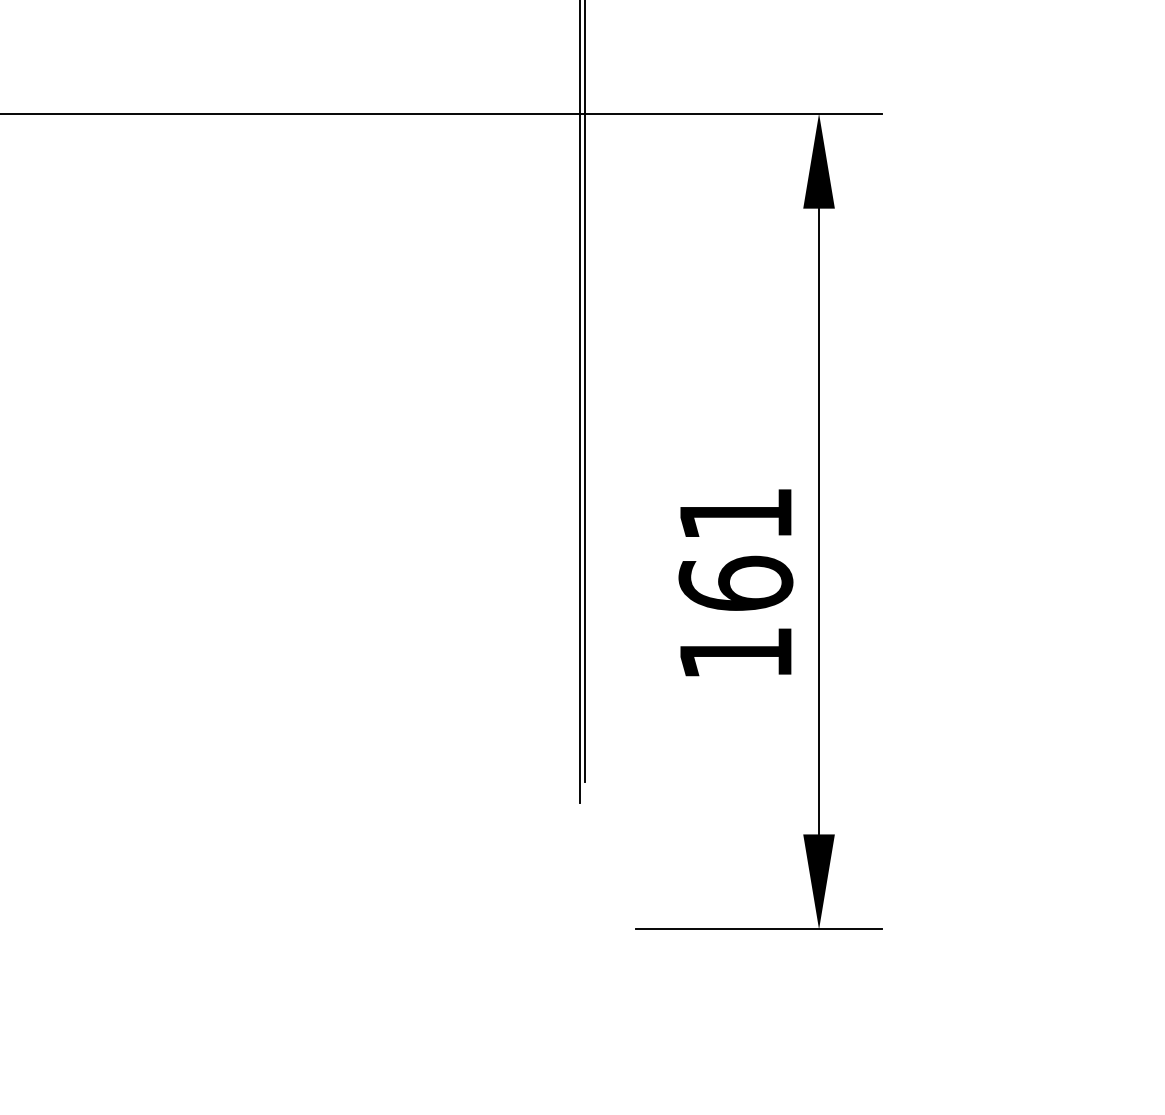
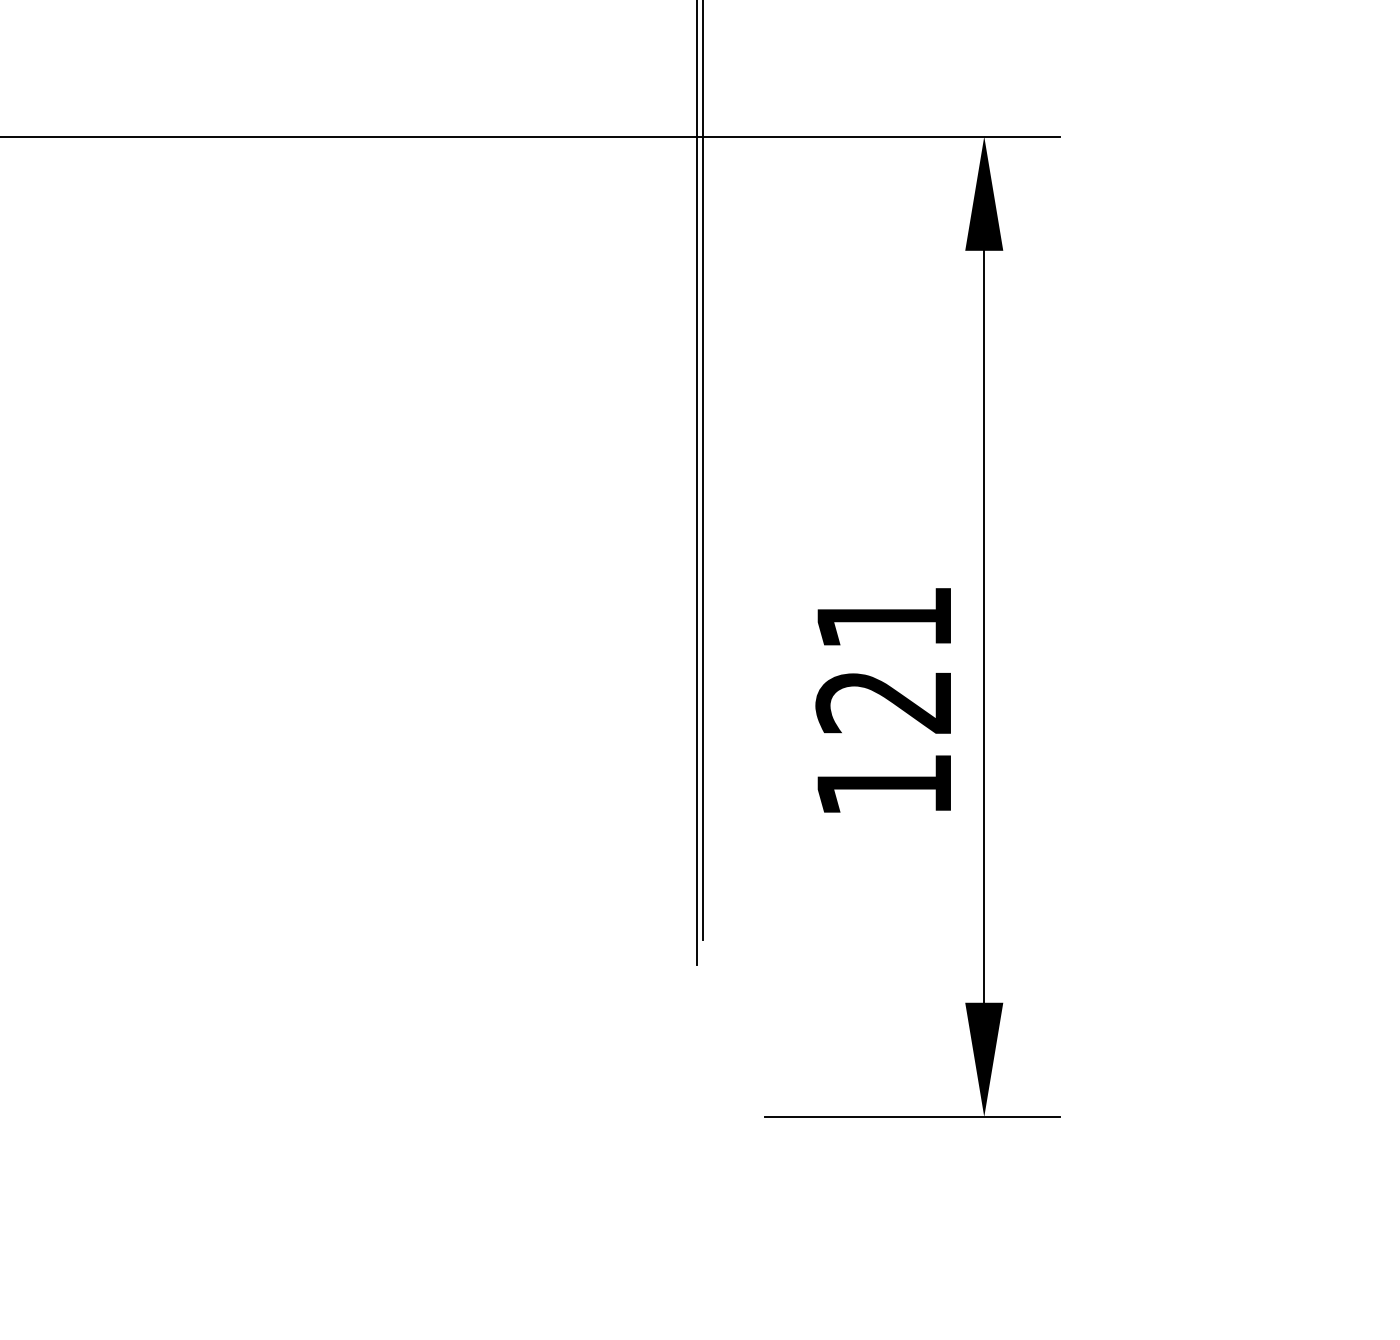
text: (736, 583) -> (884, 701), 161 -> 121

